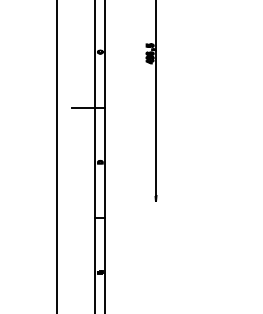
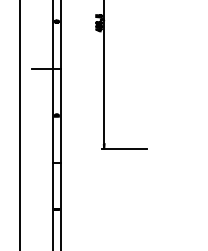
line: (179, 201) -> (124, 148), added

